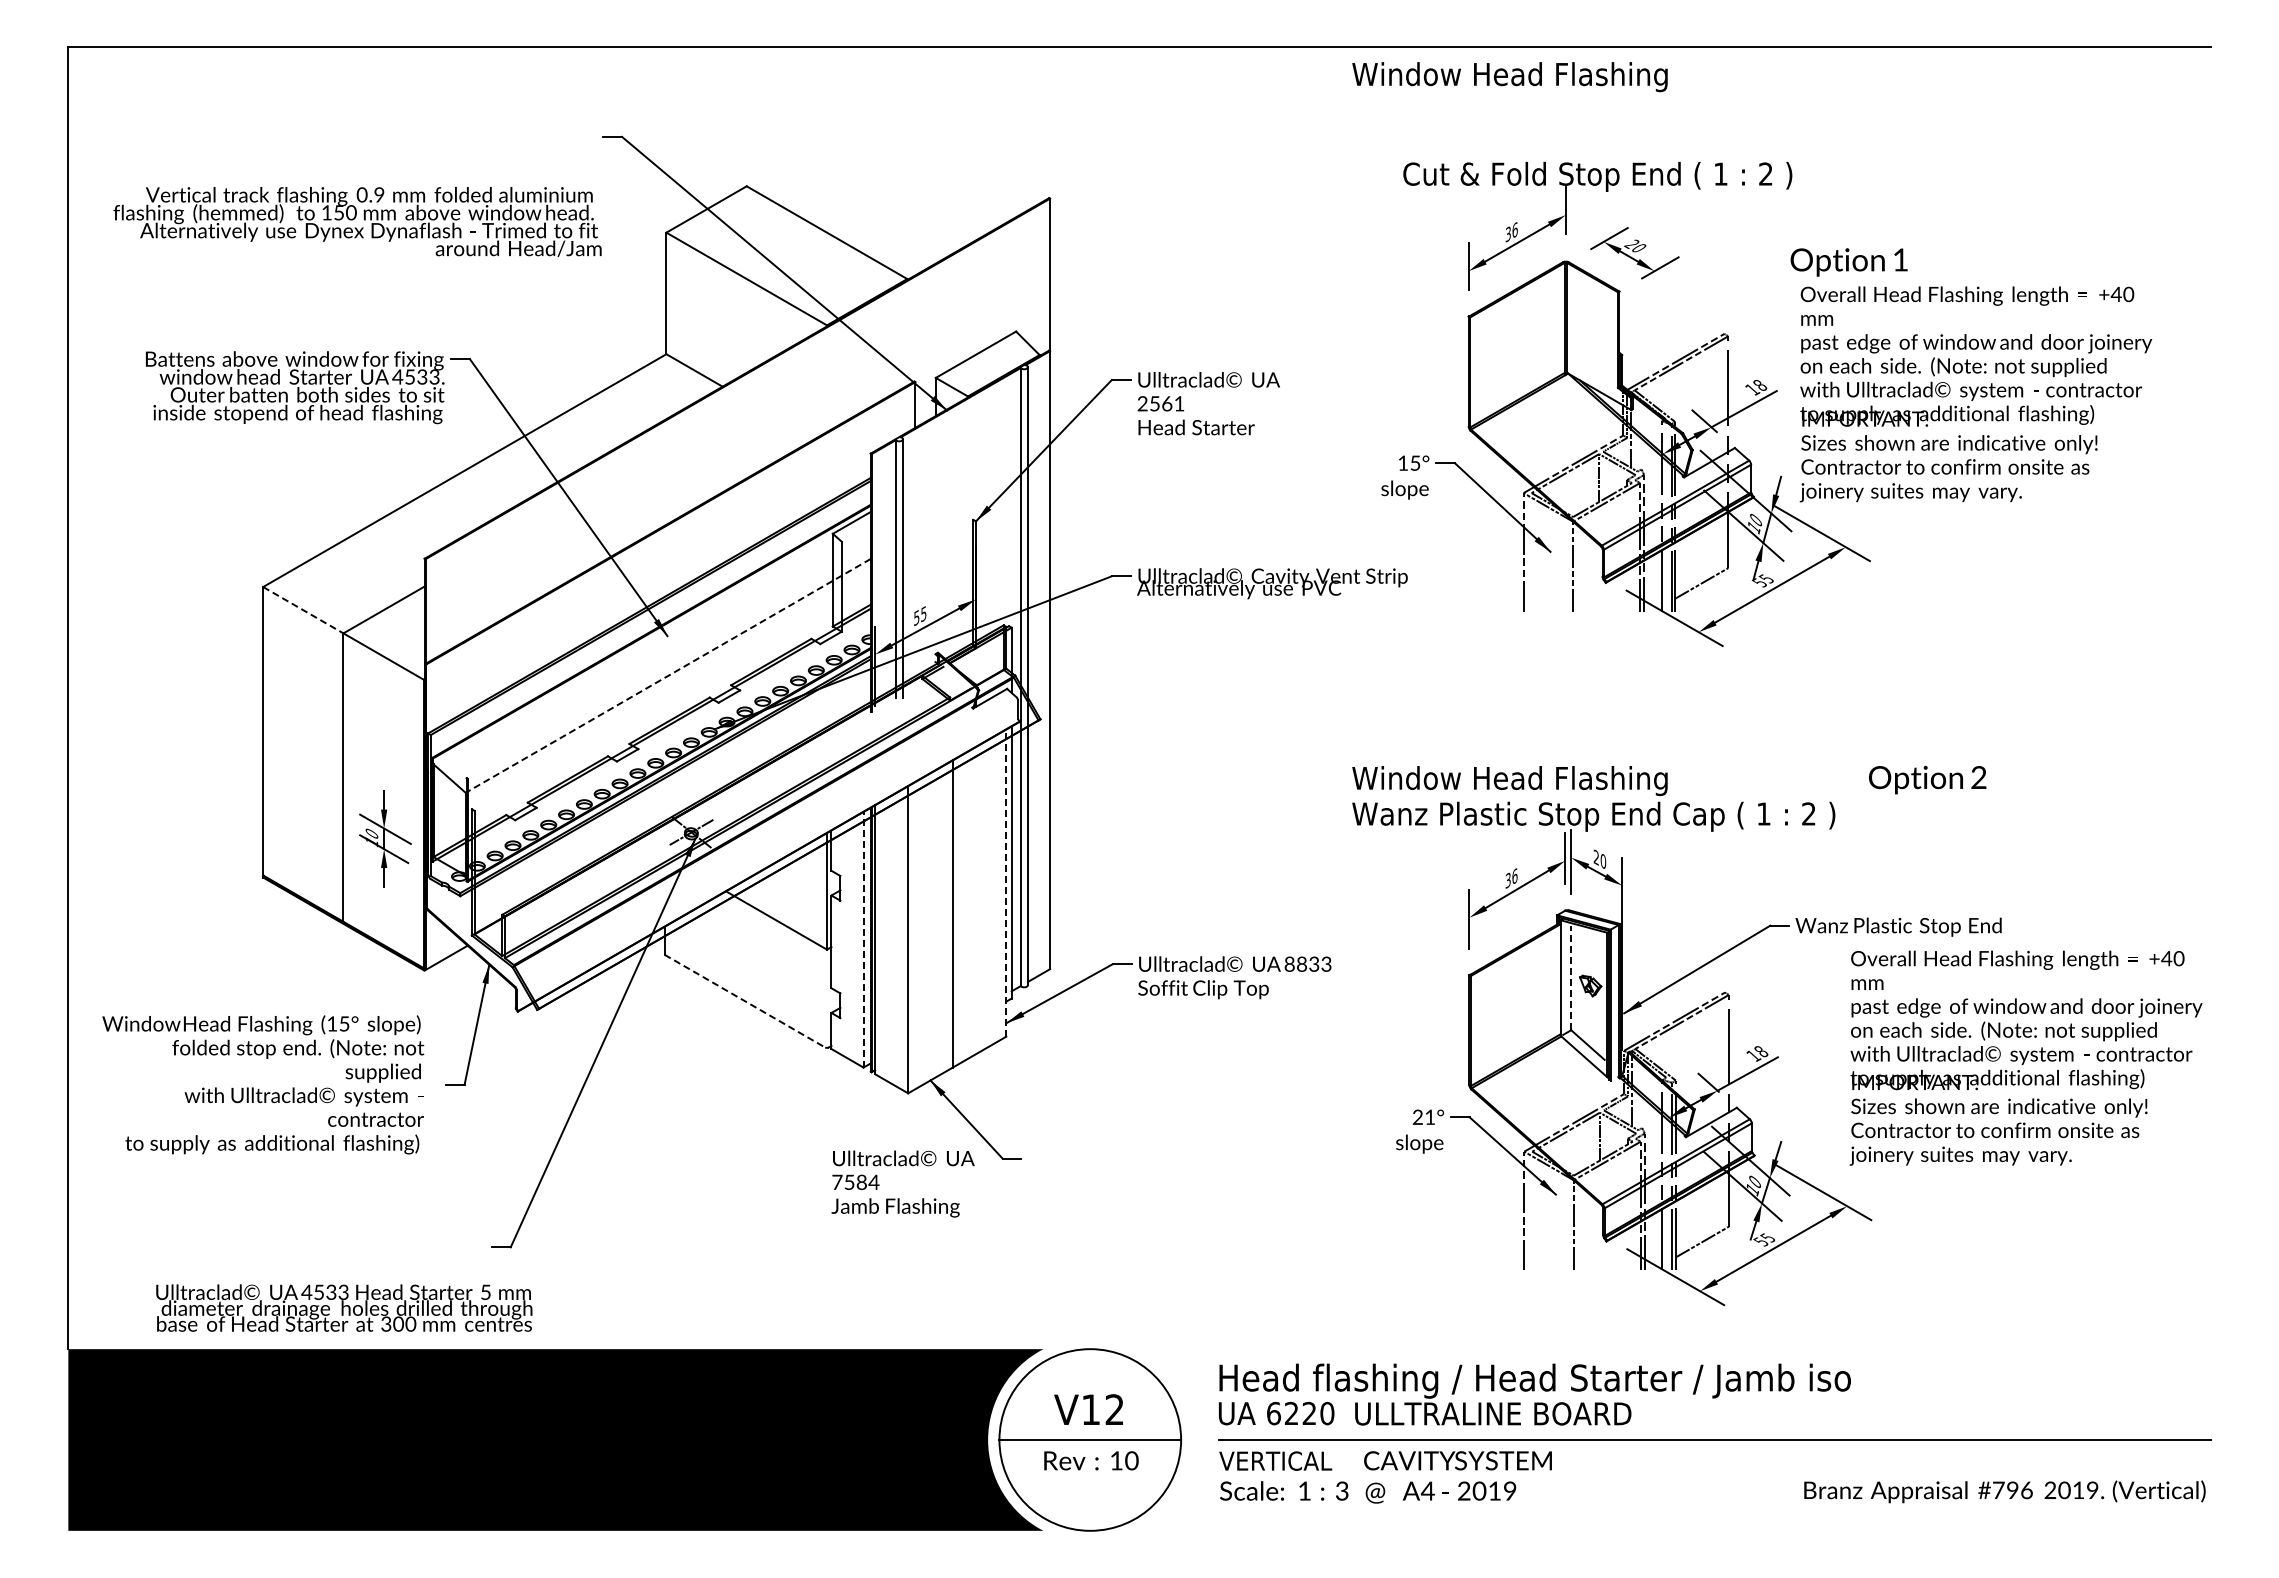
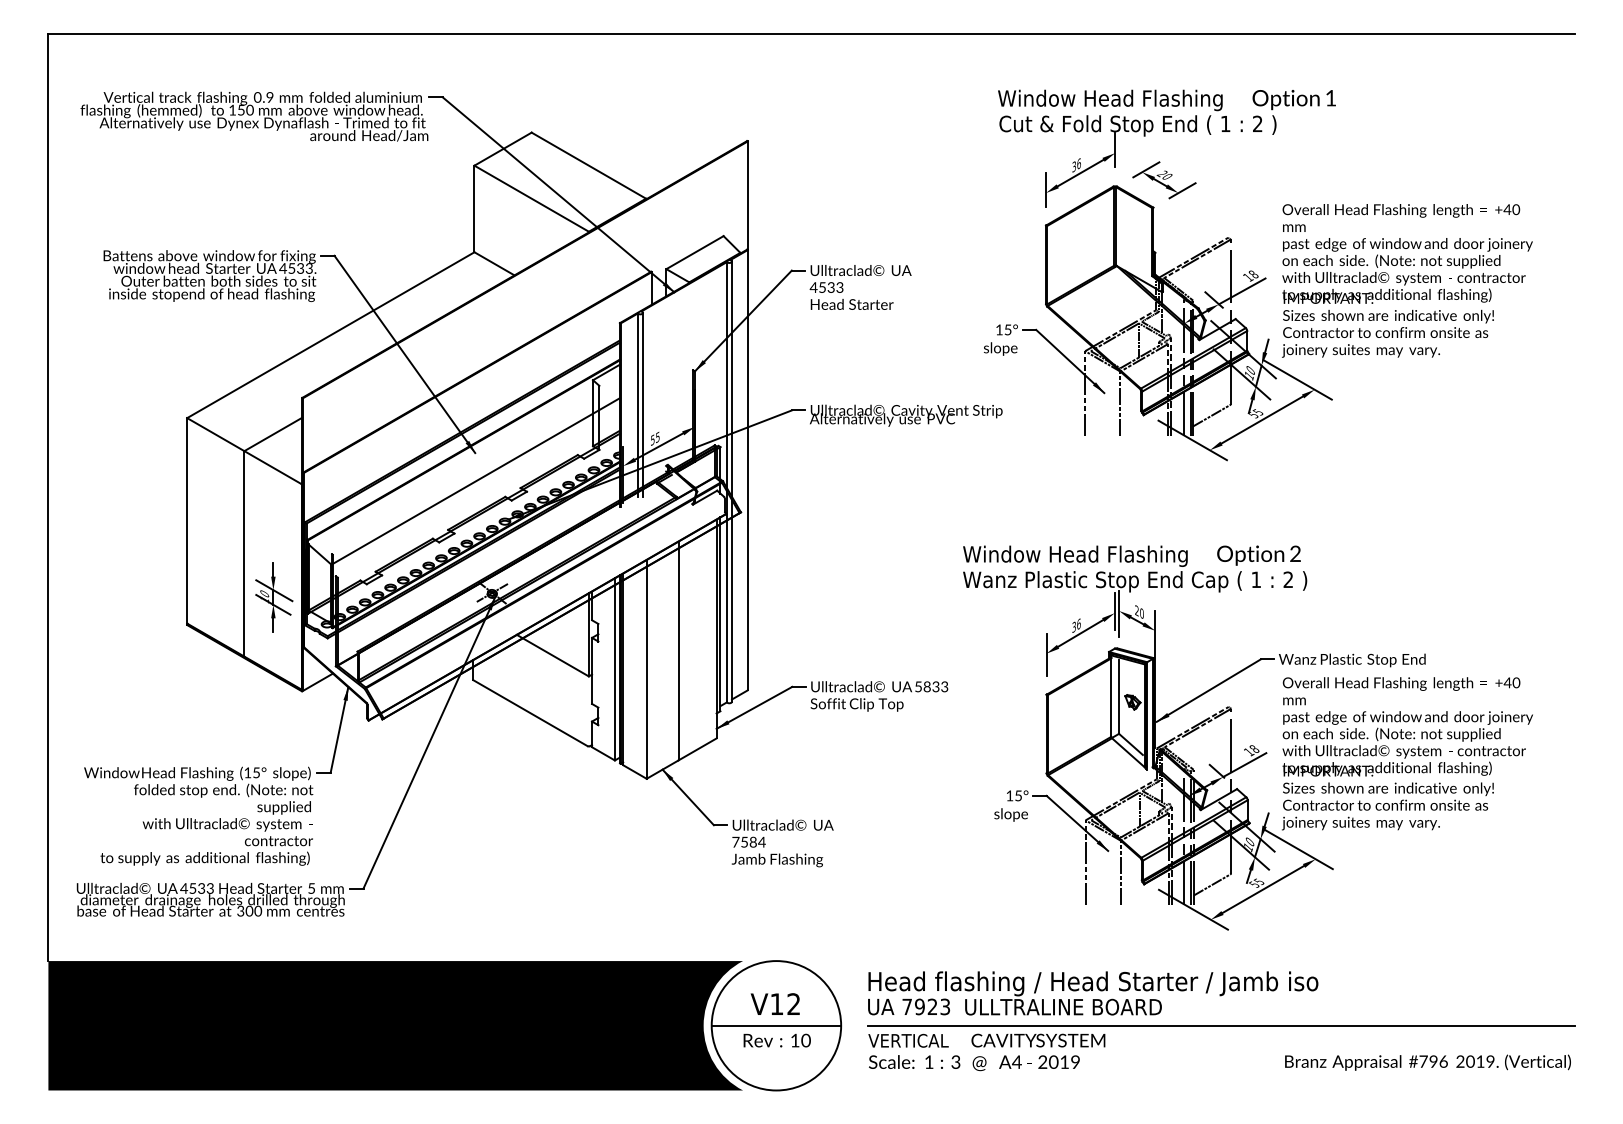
text: (1509, 77) -> (1109, 100), moved
text: (357, 221) -> (254, 116), moved
text: (1848, 262) -> (1293, 100), moved
text: (1160, 403) -> (826, 287), 2561 -> 4533
line: (303, 610) -> (215, 434), dashed -> solid
line: (668, 675) -> (475, 481), dashed -> solid
text: (1927, 779) -> (1258, 555), moved
line: (1006, 883) -> (716, 629), dashed -> solid
line: (863, 939) -> (614, 669), dashed -> solid
text: (1289, 963) -> (918, 686), 8833 -> 5833
line: (1571, 978) -> (1119, 696), dashed -> solid
line: (744, 1001) -> (530, 713), dashed -> solid
text: (2025, 1057) -> (1407, 753), moved
text: (263, 1084) -> (198, 815), moved
text: (1423, 1116) -> (1013, 795), 21° -> 15°
text: (902, 1183) -> (782, 843), moved
text: (344, 1307) -> (210, 899), moved
text: (1300, 1413) -> (926, 1006), 6220 -> 7923

